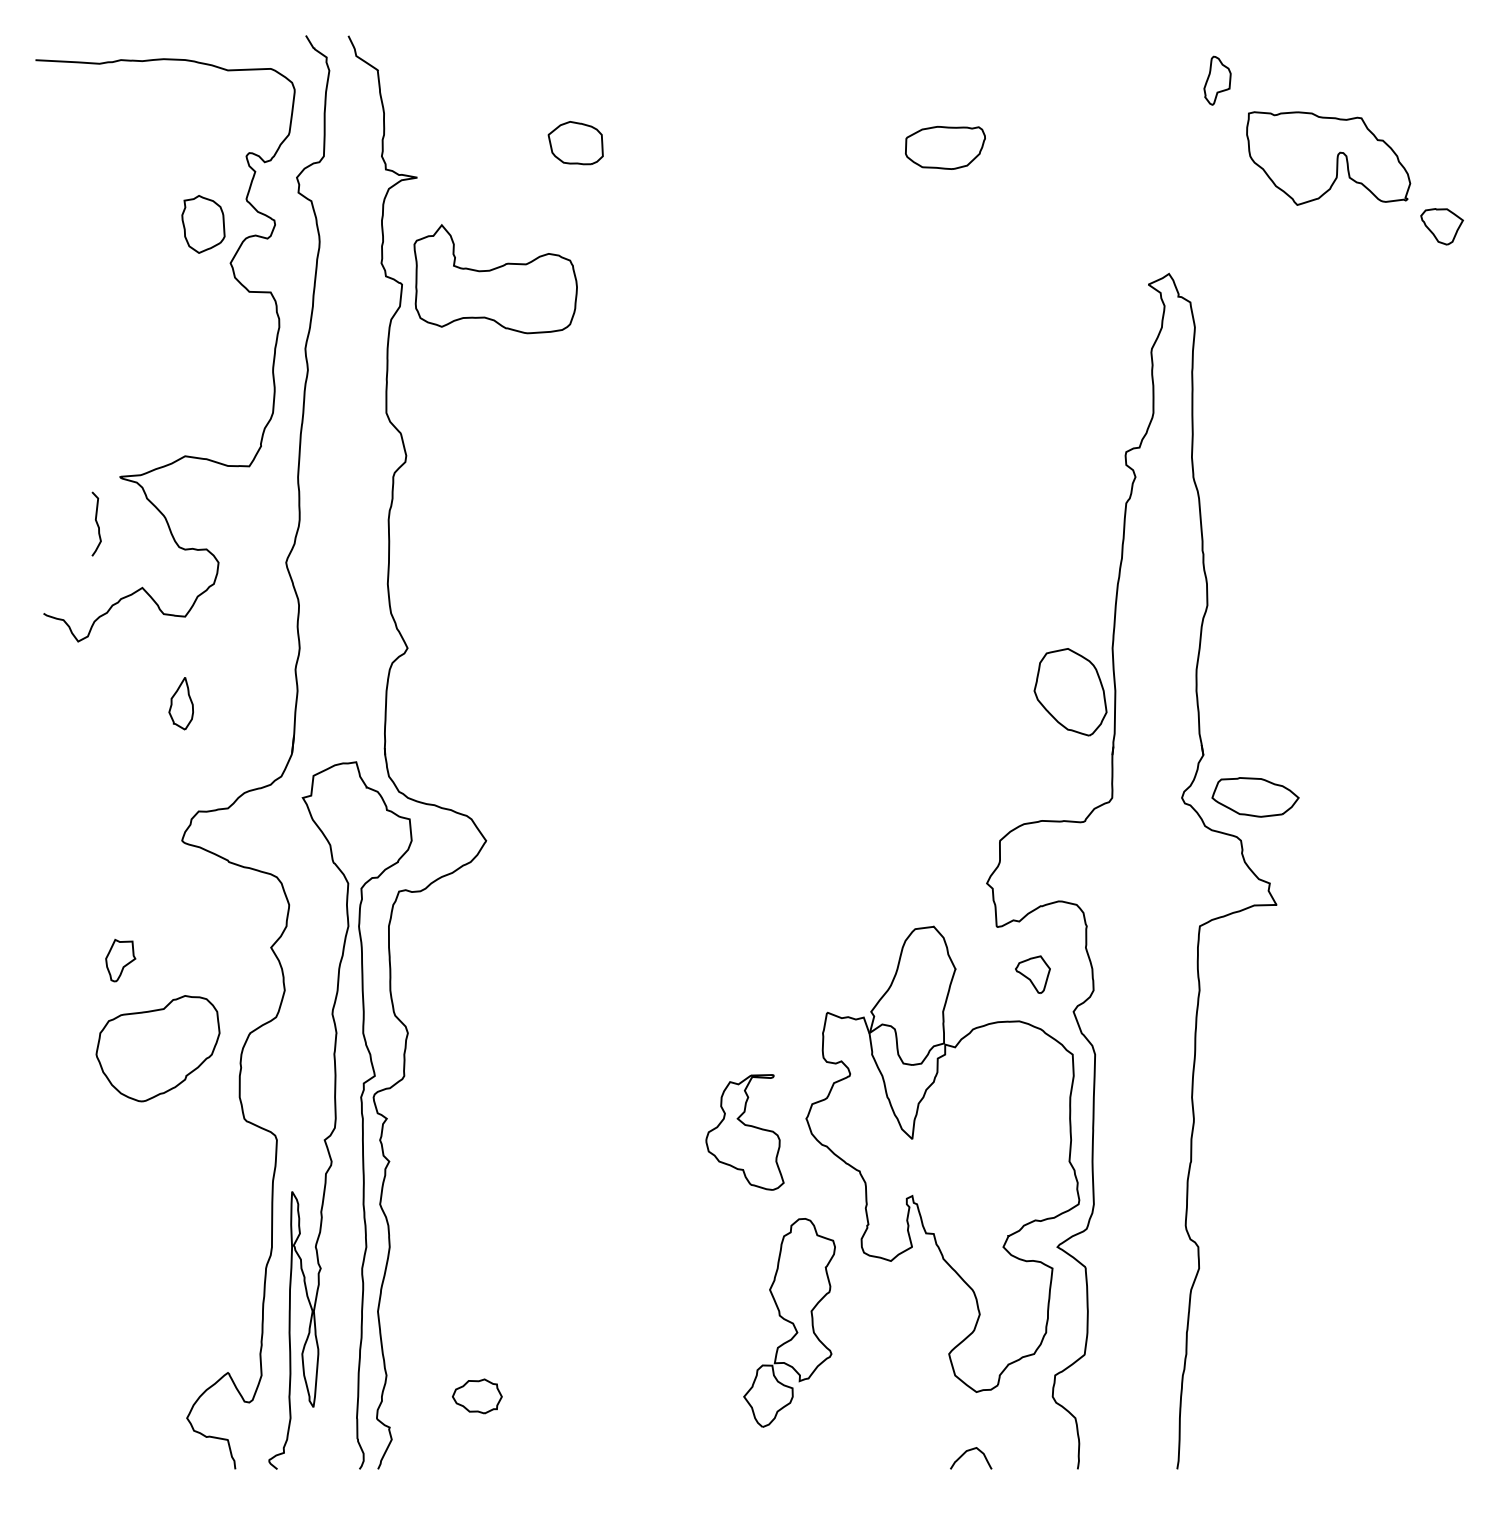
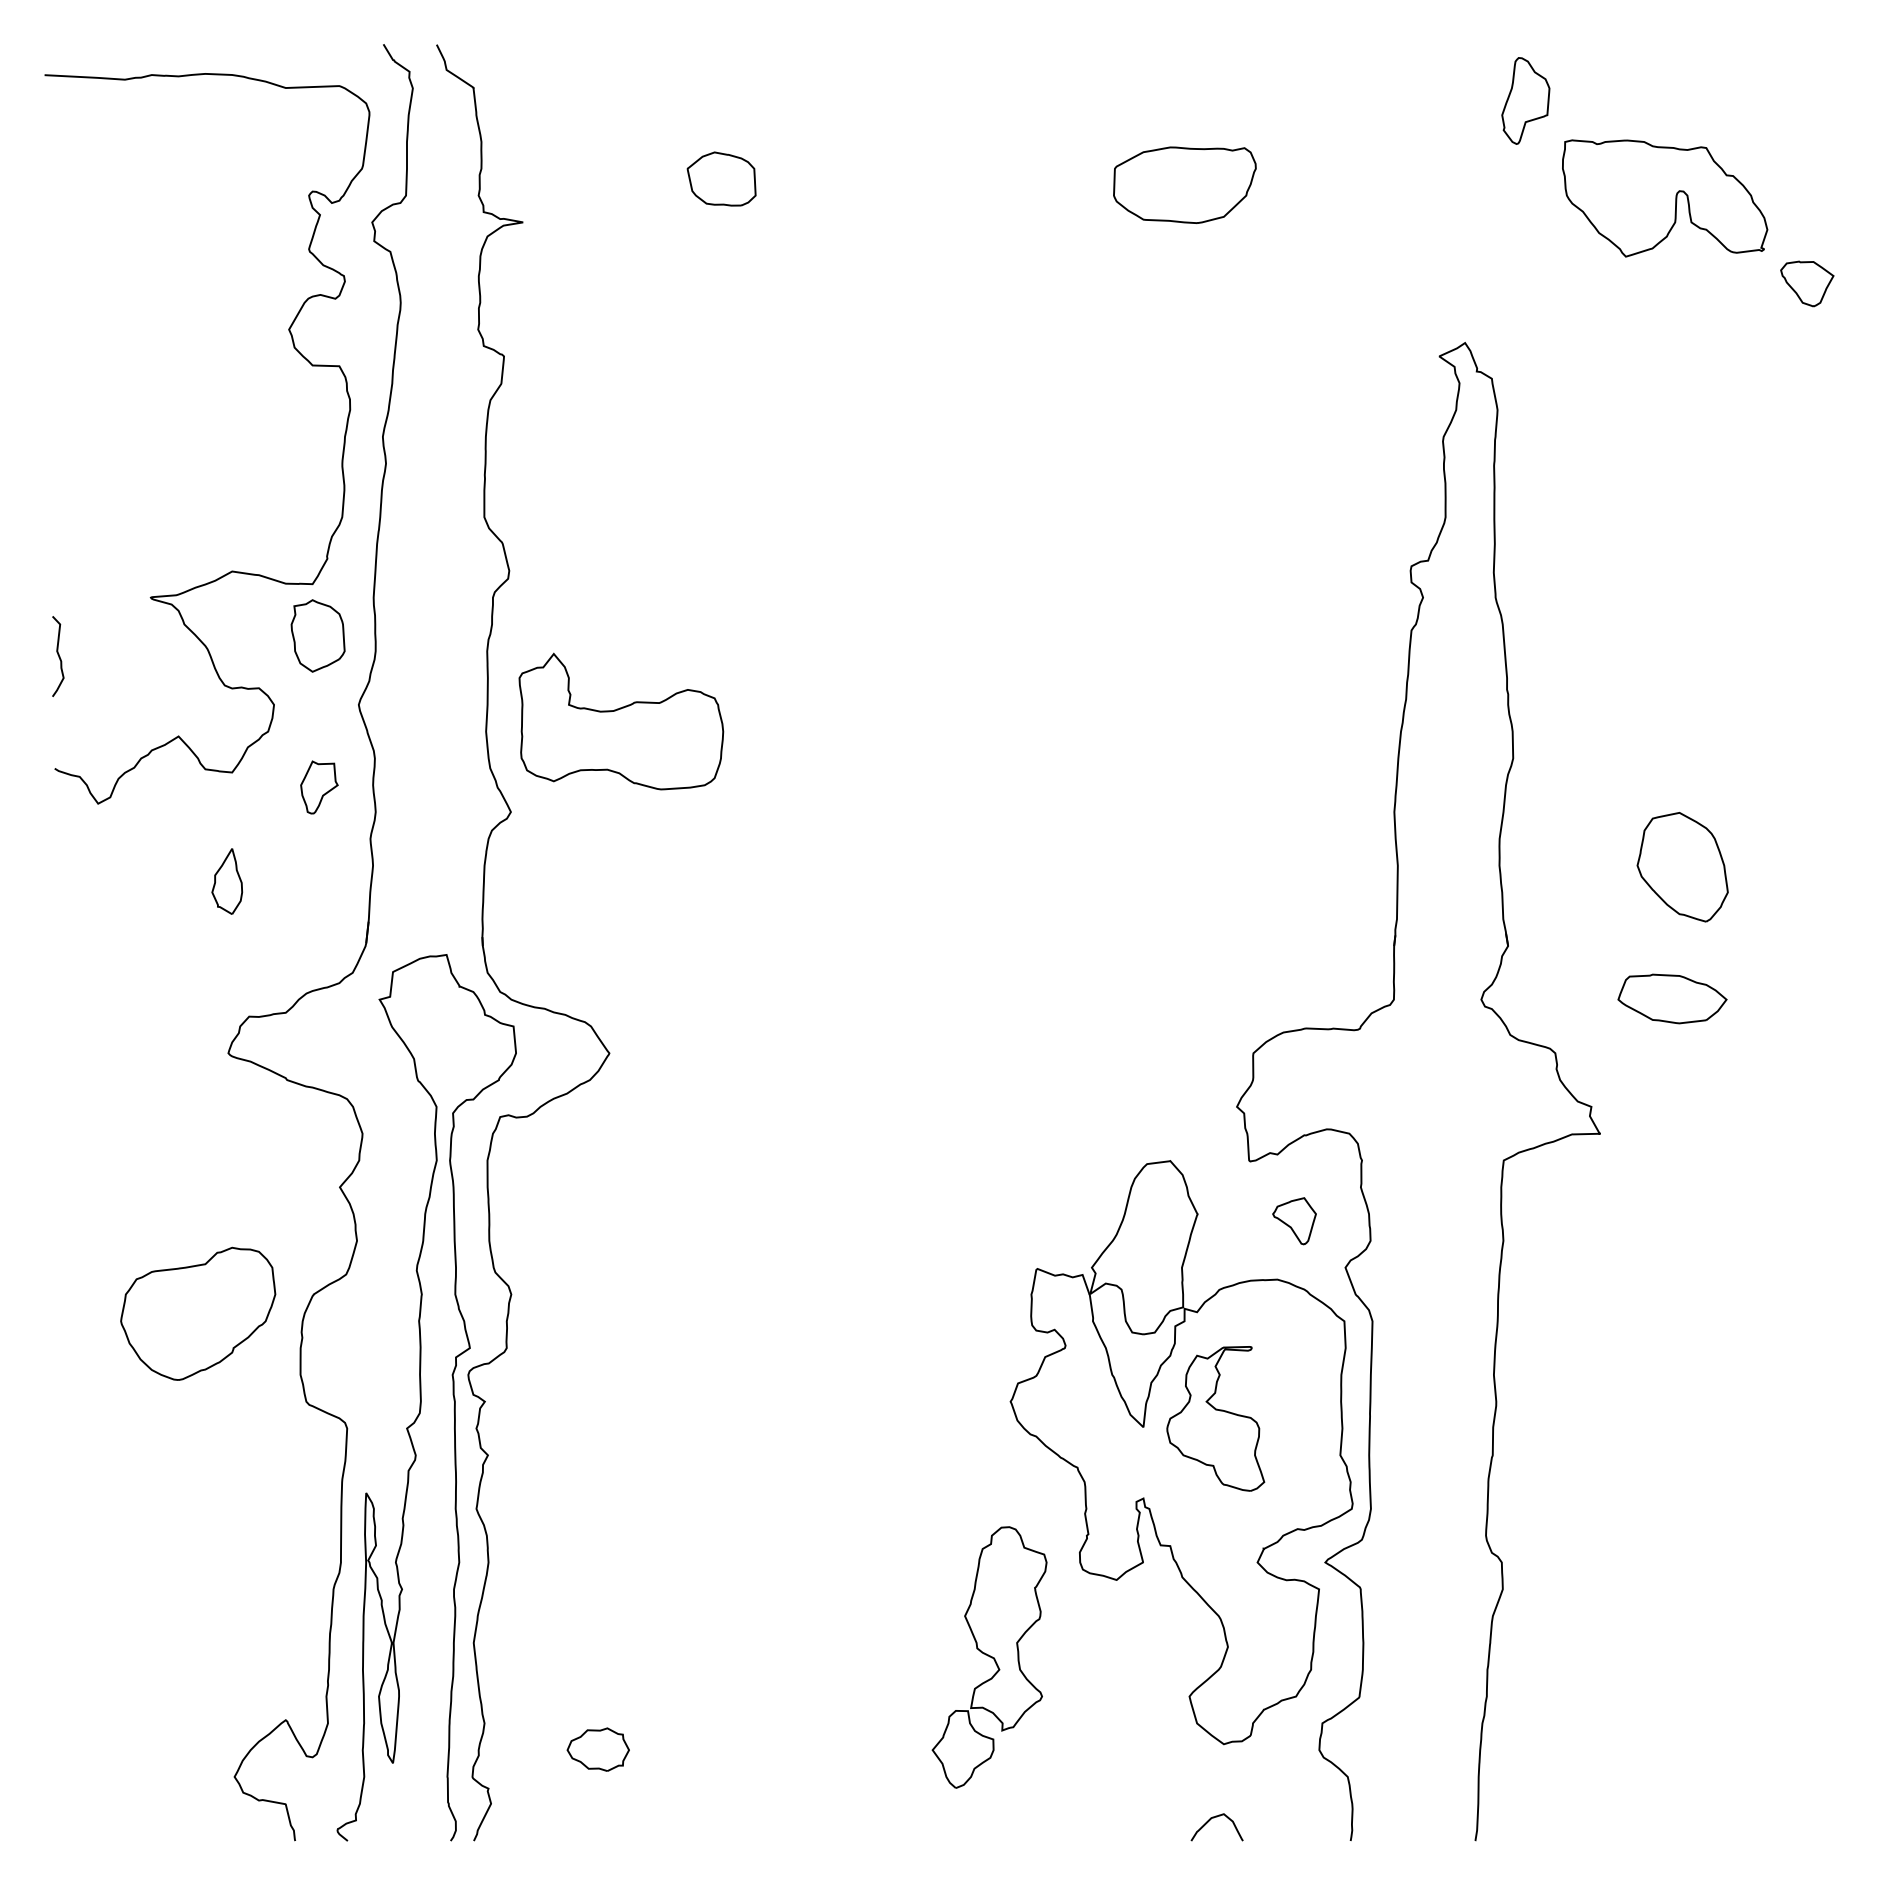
part: (1217, 80) -> (1525, 100), size x1.43
part: (945, 147) -> (1184, 184), size x1.43
part: (202, 224) -> (317, 635), moved
part: (495, 279) -> (621, 721), moved
curve: (96, 524) -> (58, 656), moved
part: (1070, 692) -> (1682, 867), moved
part: (1255, 797) -> (1672, 998), moved
part: (120, 960) -> (319, 787), moved
part: (744, 1132) -> (1215, 1418), moved

